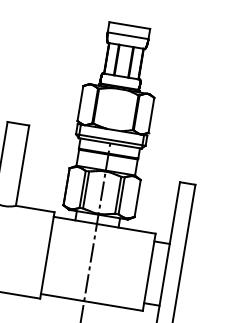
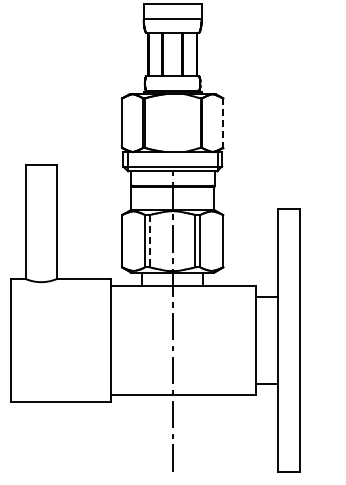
line: (151, 115) -> (223, 123), solid -> dashed
line: (85, 190) -> (149, 241), solid -> dashed

